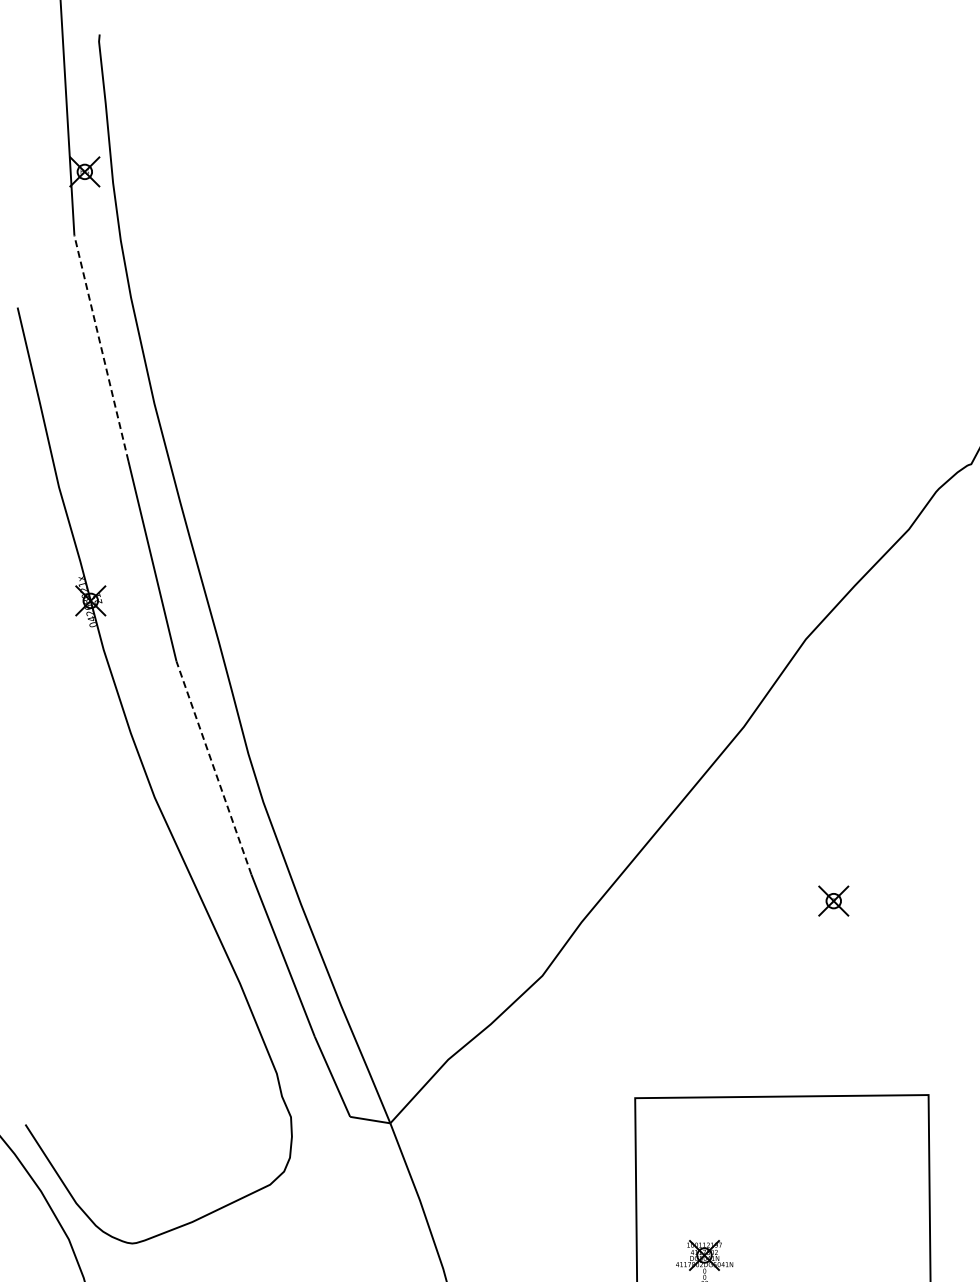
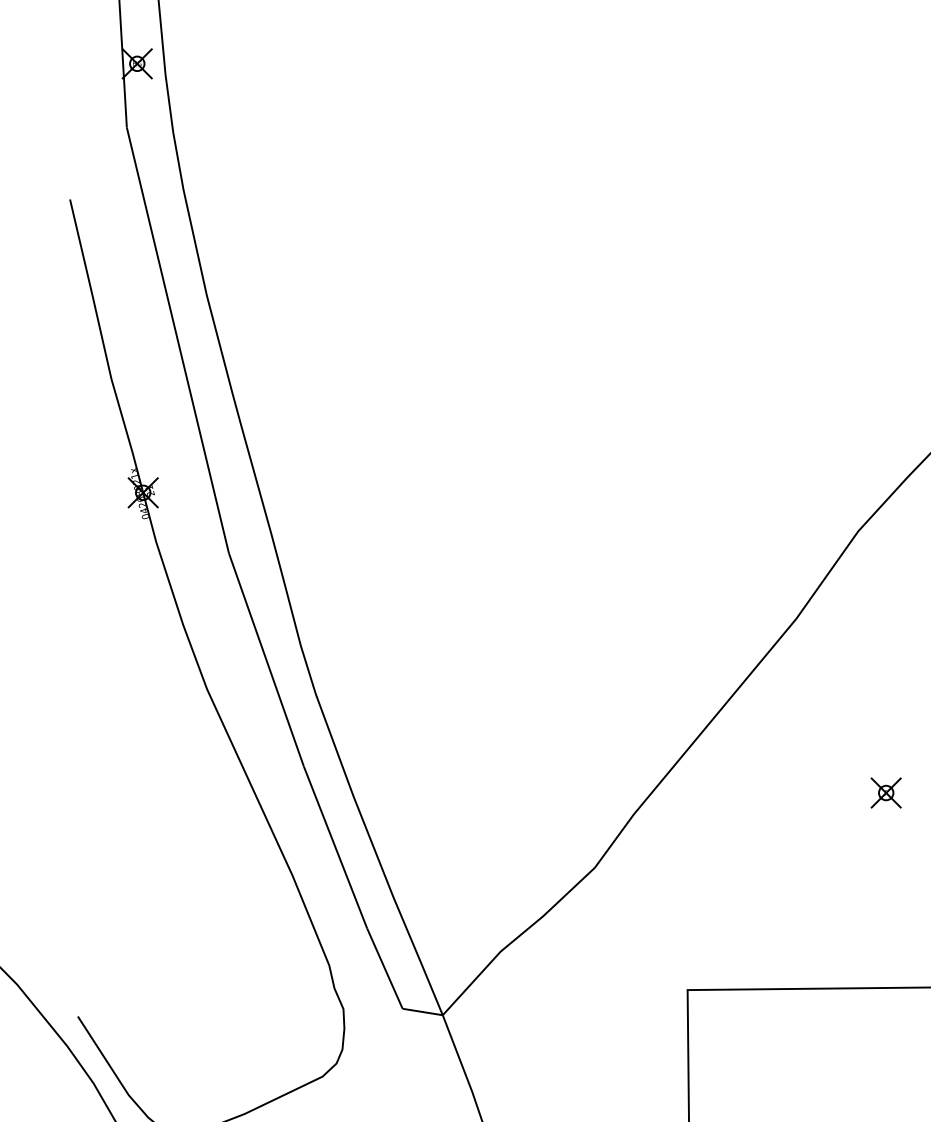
line: (101, 348) -> (153, 240), dashed -> solid
line: (213, 767) -> (265, 659), dashed -> solid

